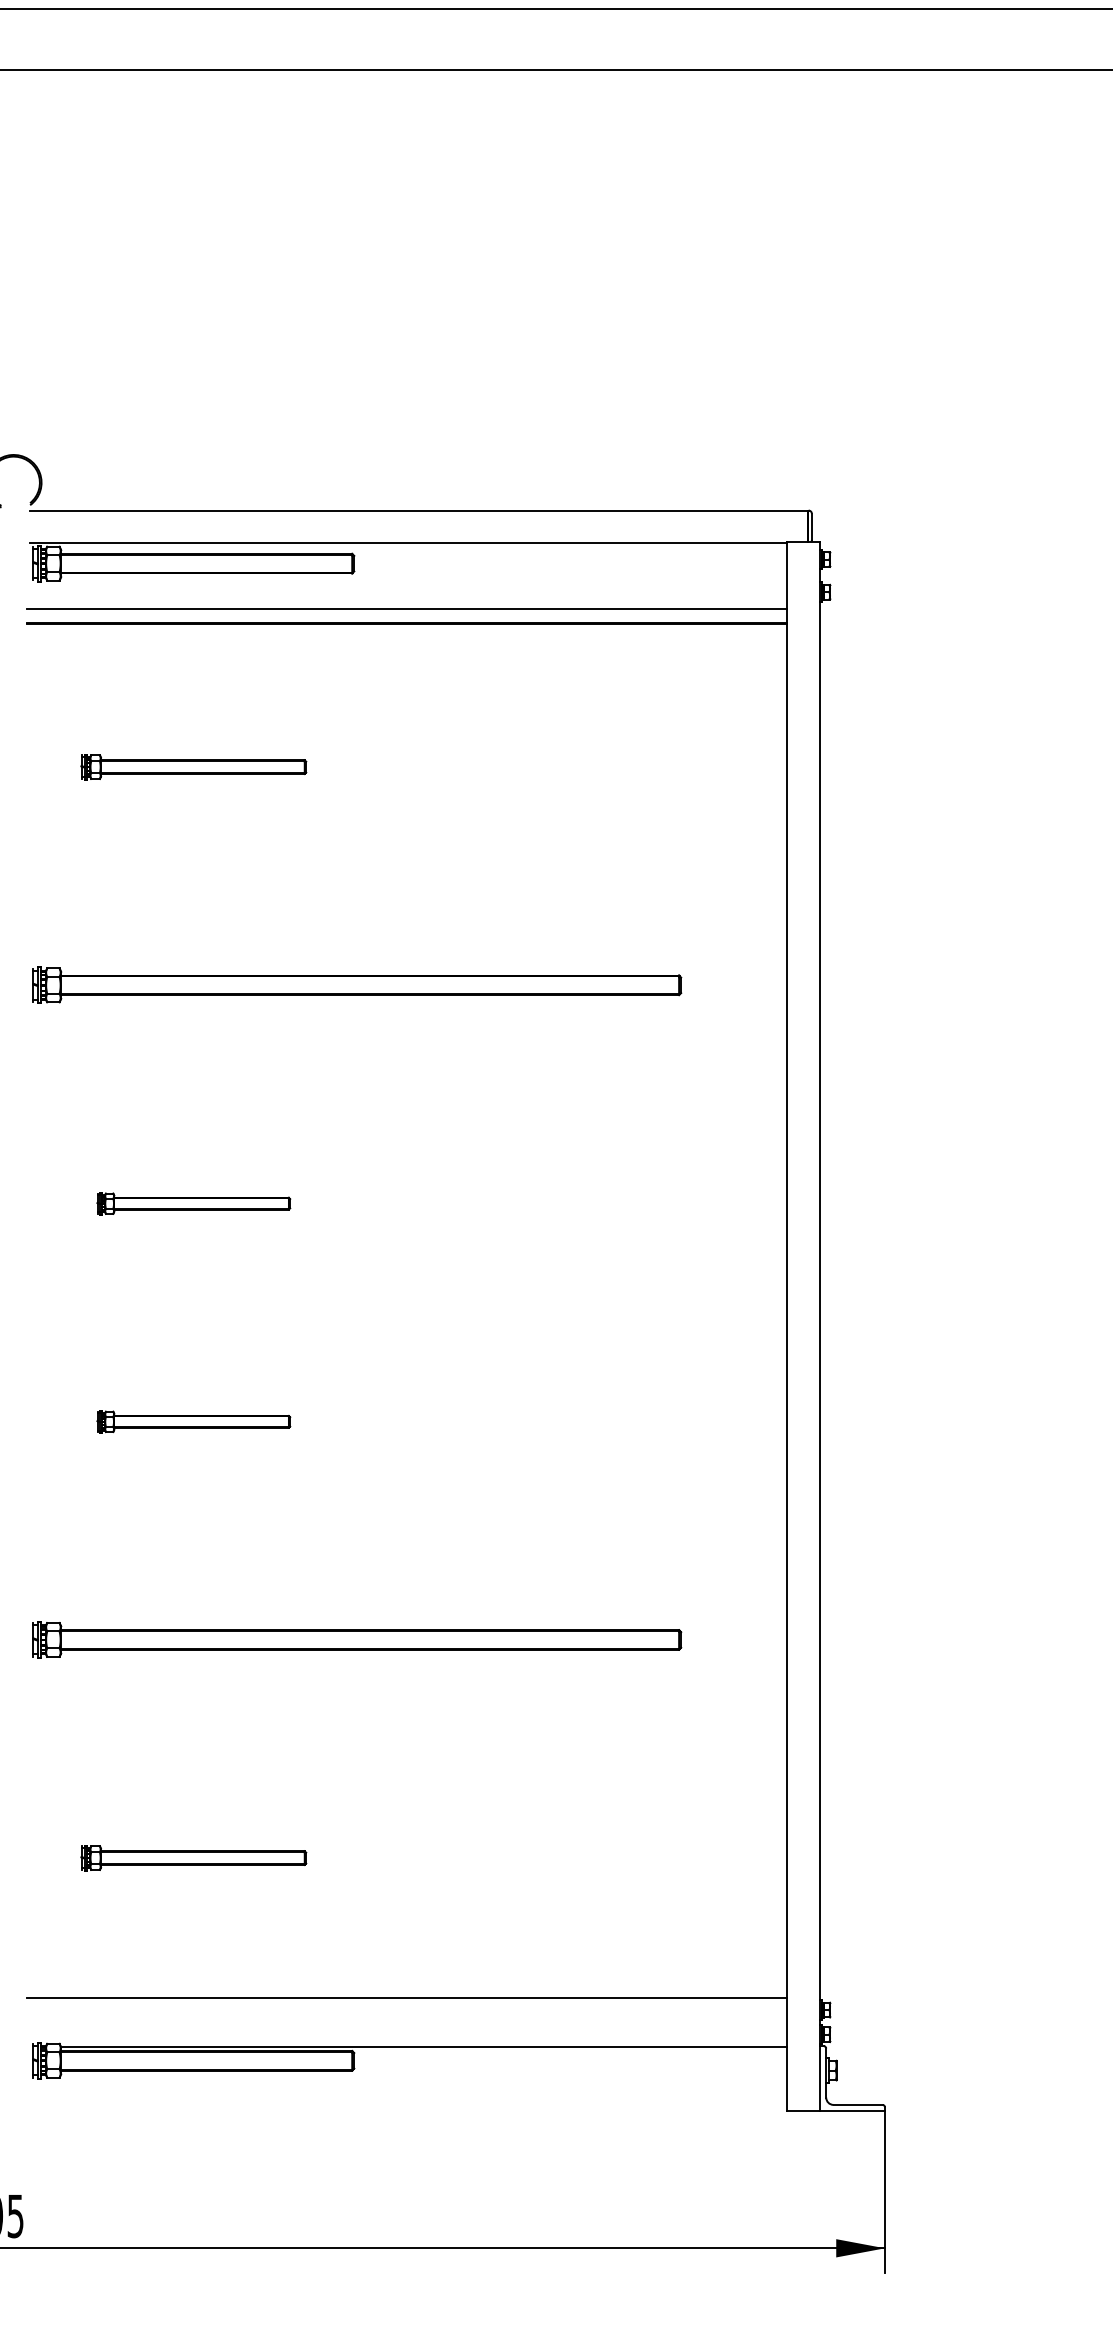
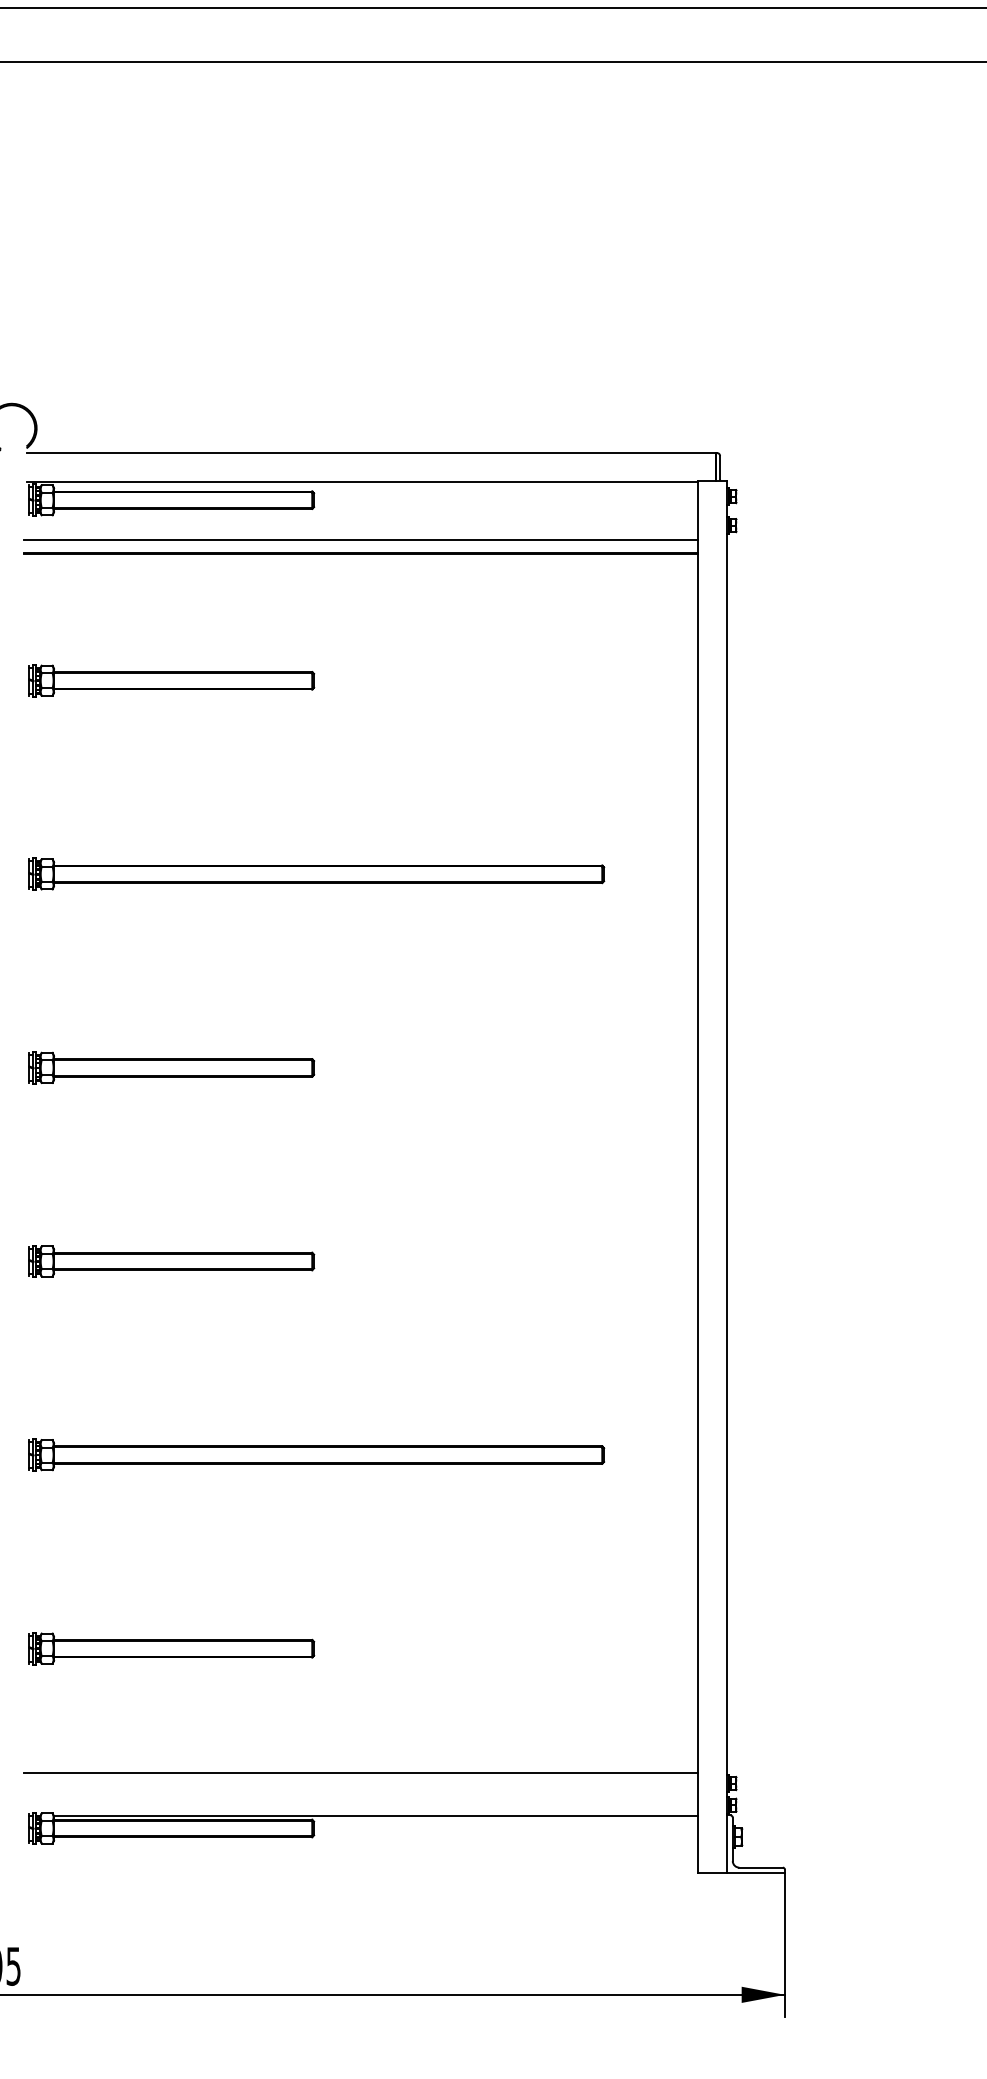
part: (193, 766) -> (171, 680), size x1.43
part: (193, 1203) -> (171, 1067), size x1.67
part: (193, 1421) -> (171, 1261), size x1.67
part: (193, 1857) -> (171, 1648), size x1.43

